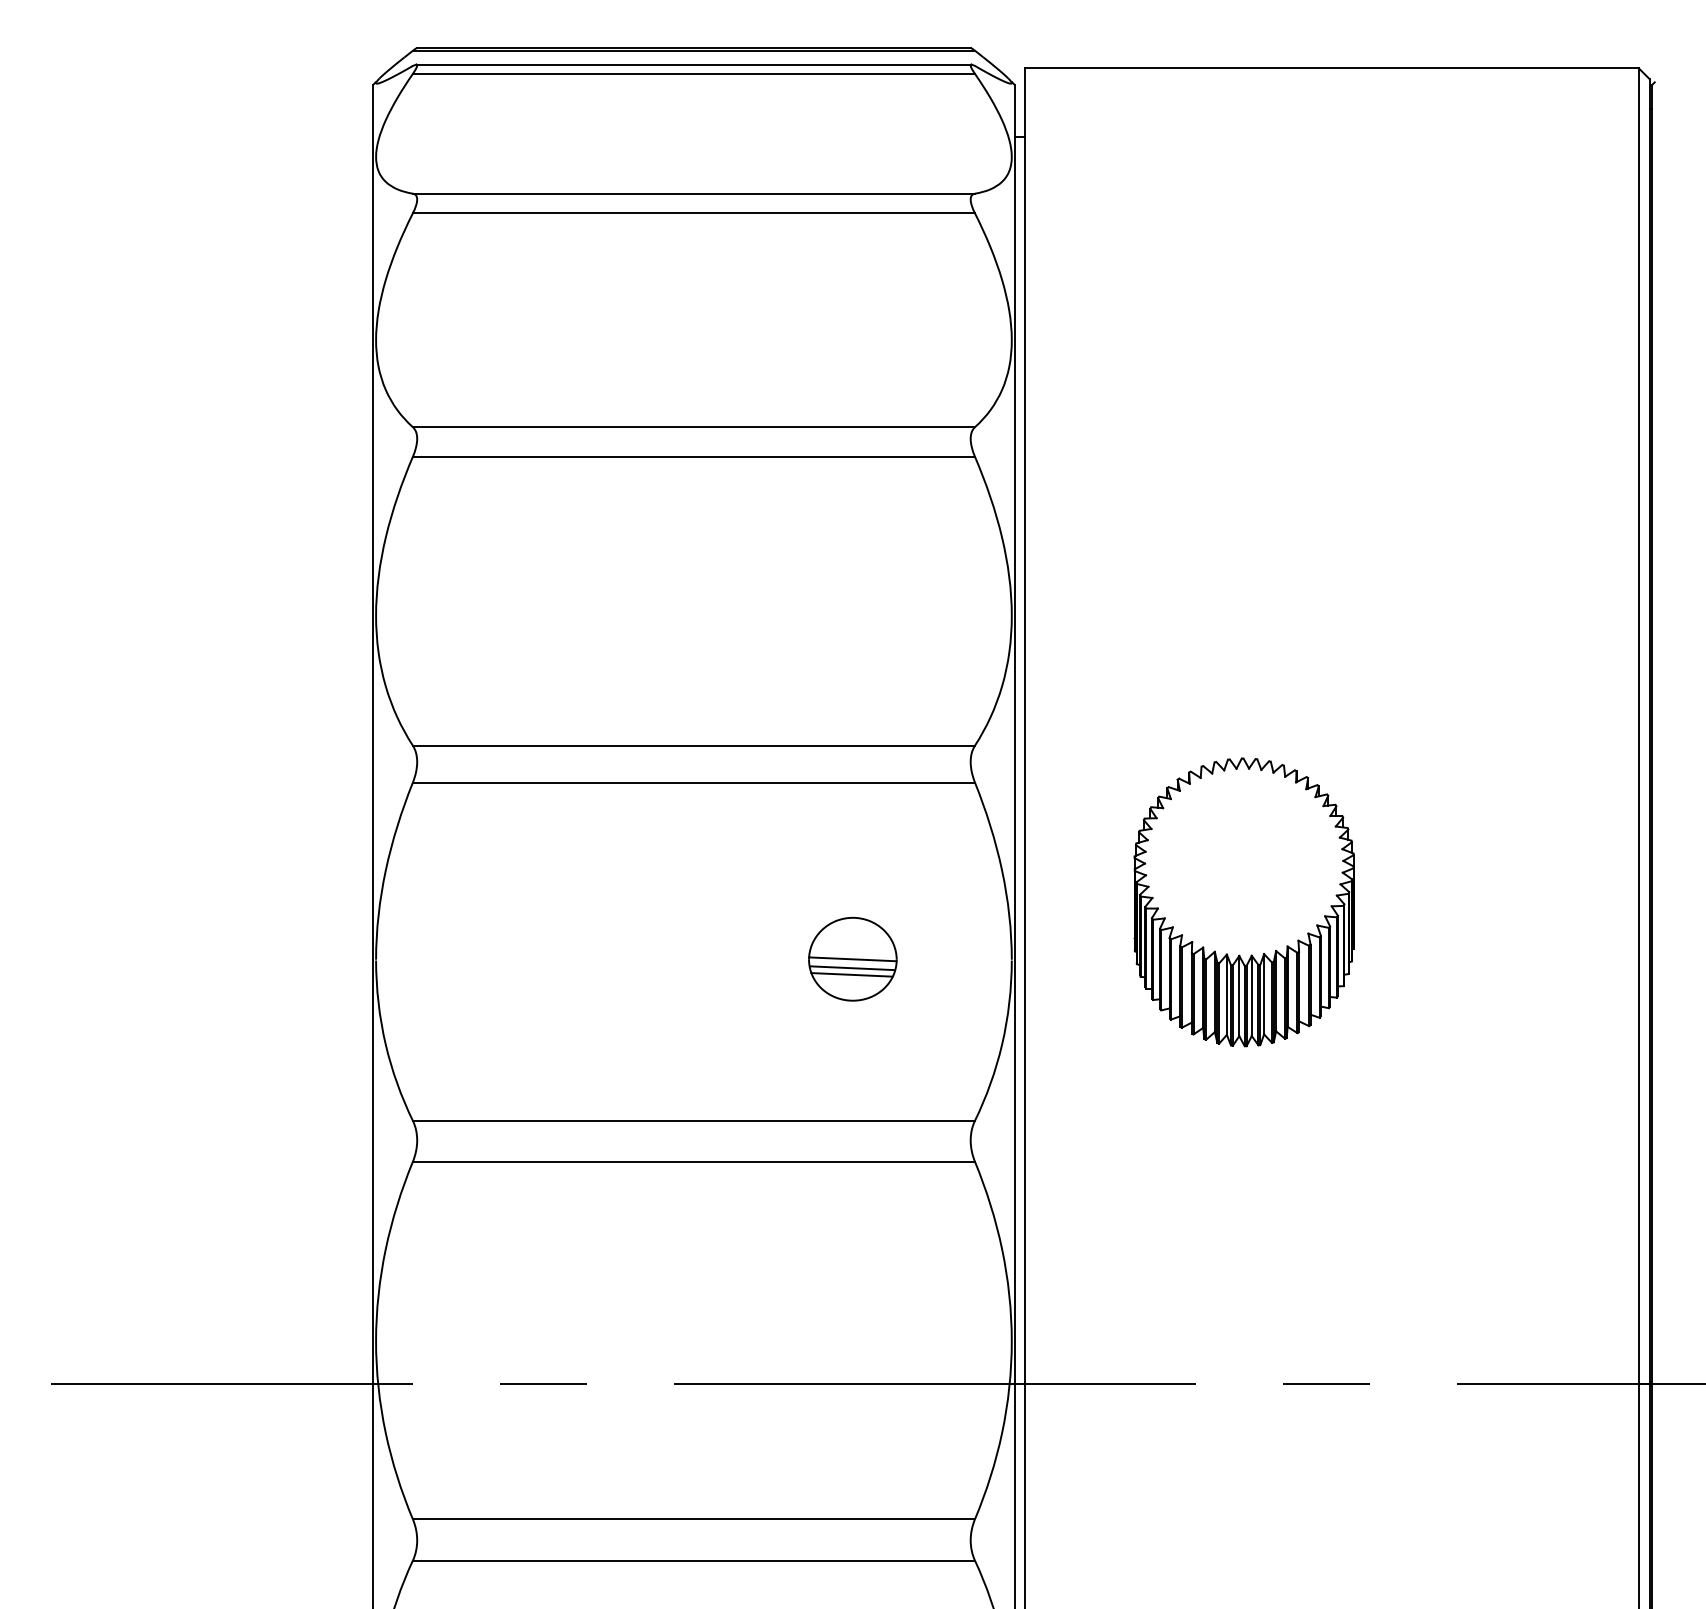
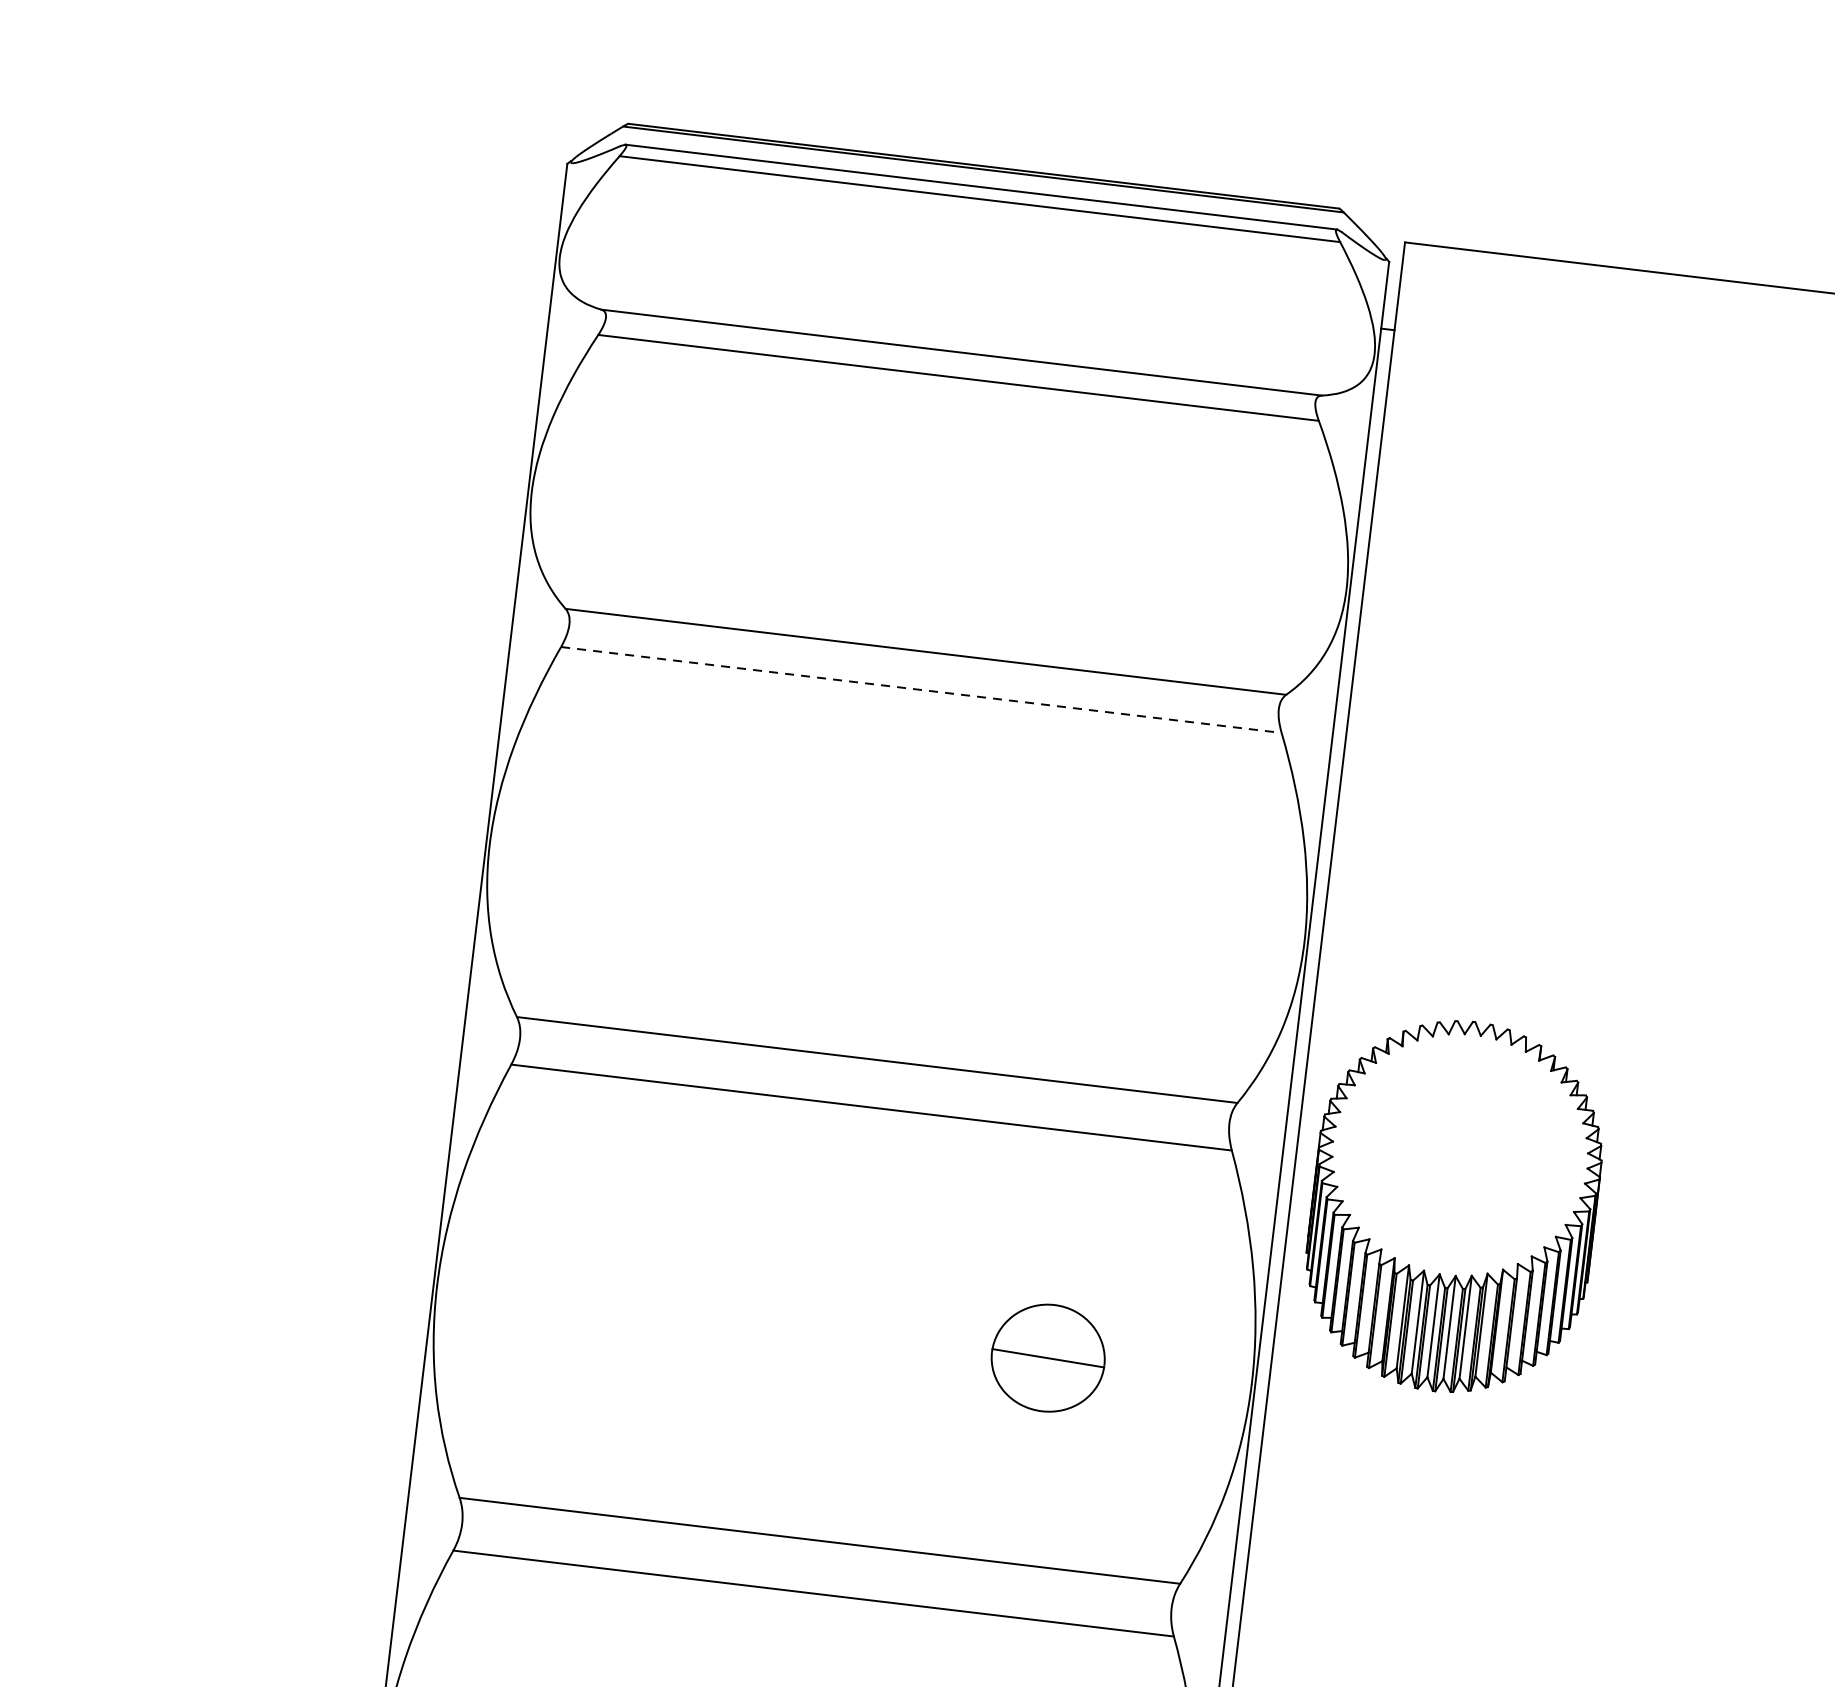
line: (694, 456) -> (922, 689), solid -> dashed
part: (1243, 902) -> (1453, 1206), moved
line: (852, 968) -> (1046, 1369), removed
line: (851, 974) -> (1044, 1377), removed

